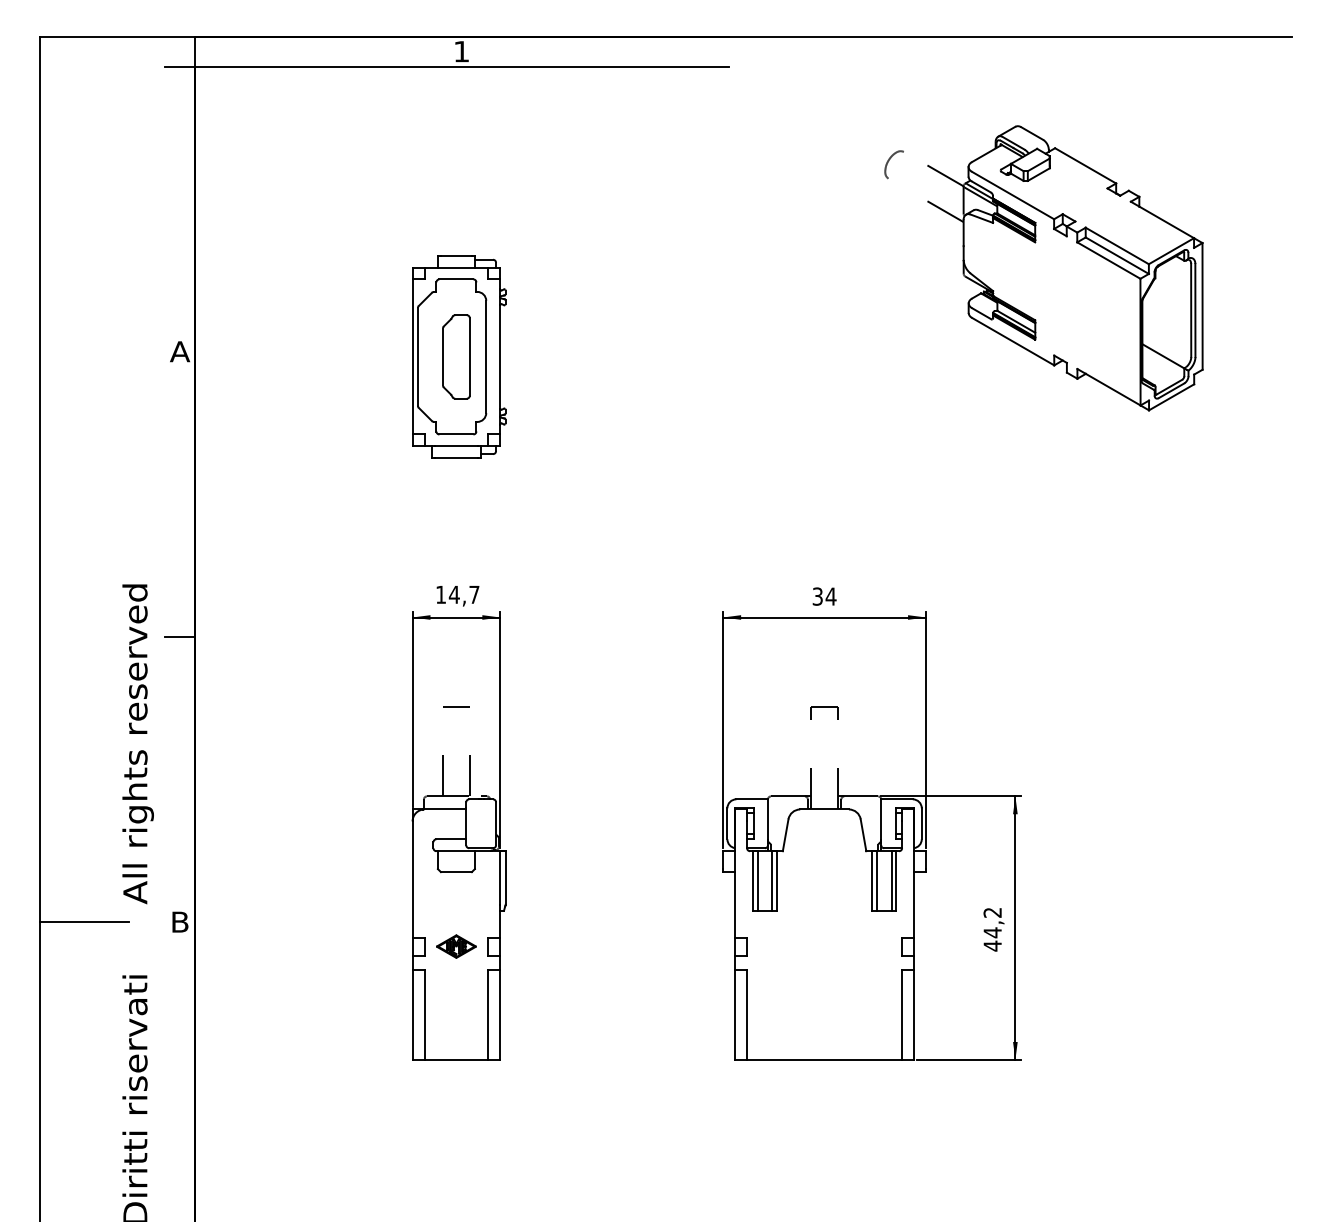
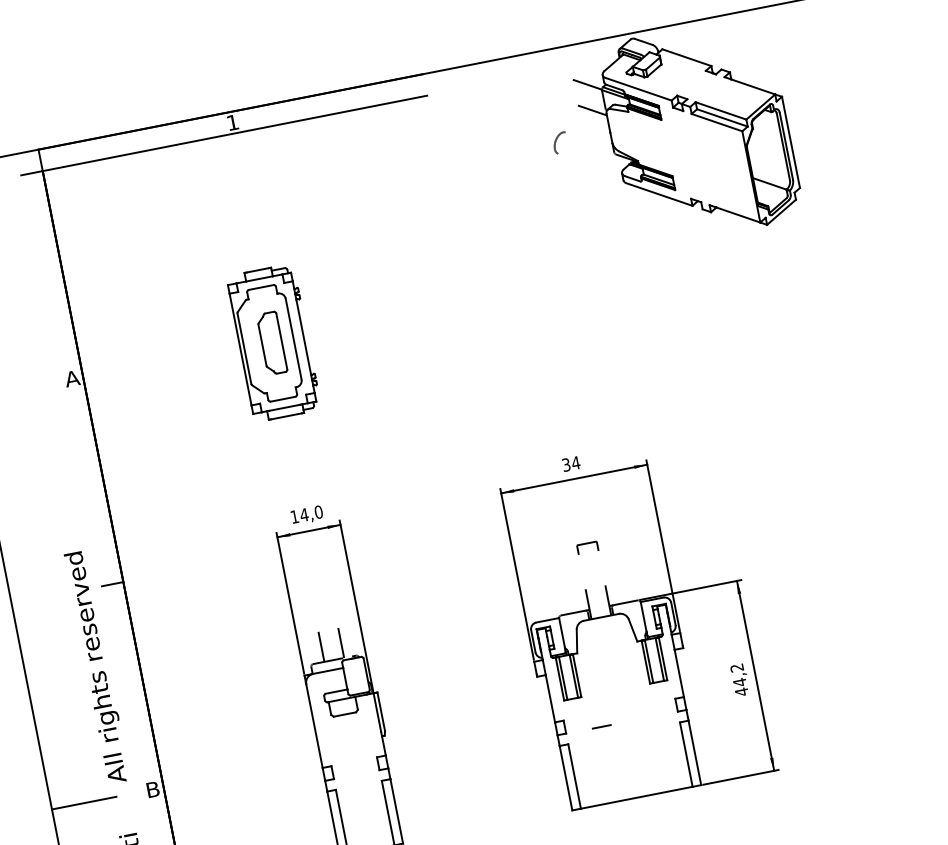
part: (1065, 268) -> (686, 134), moved
text: (474, 594) -> (318, 511), 14,7 -> 14,0
line: (456, 706) -> (601, 726), moved
part: (456, 946) -> (355, 768), removed

